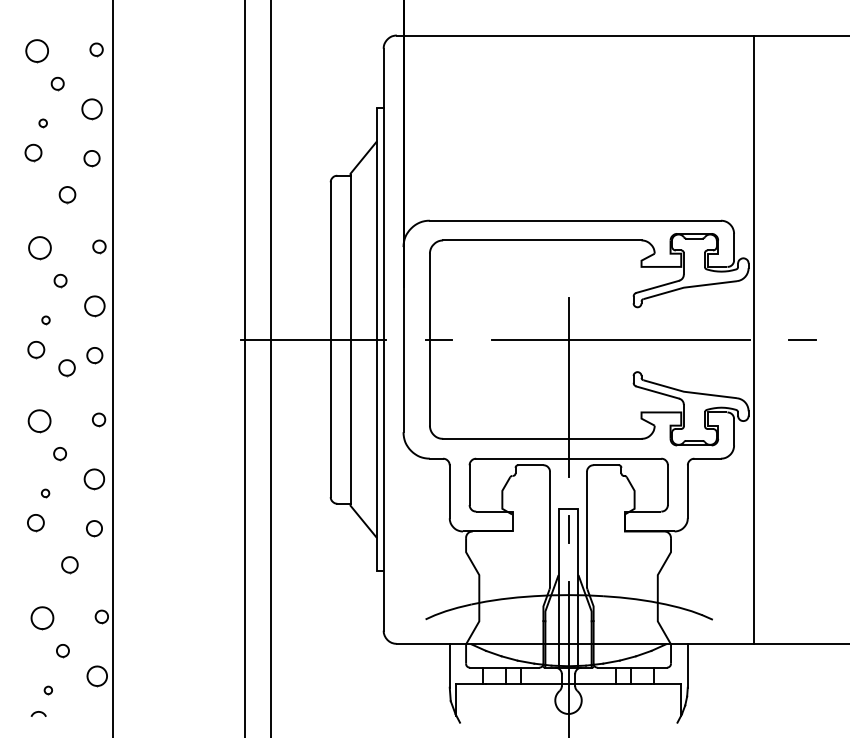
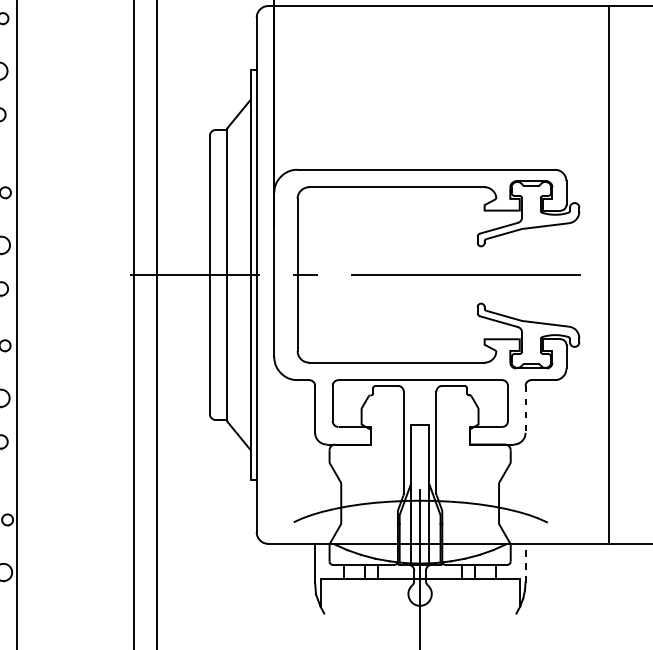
line: (753, 339) -> (608, 274), moved
line: (802, 339) -> (626, 274), removed
line: (568, 386) -> (420, 316), removed
line: (687, 492) -> (525, 410), solid -> dashed
line: (568, 529) -> (420, 442), removed
line: (687, 665) -> (525, 562), solid -> dashed

